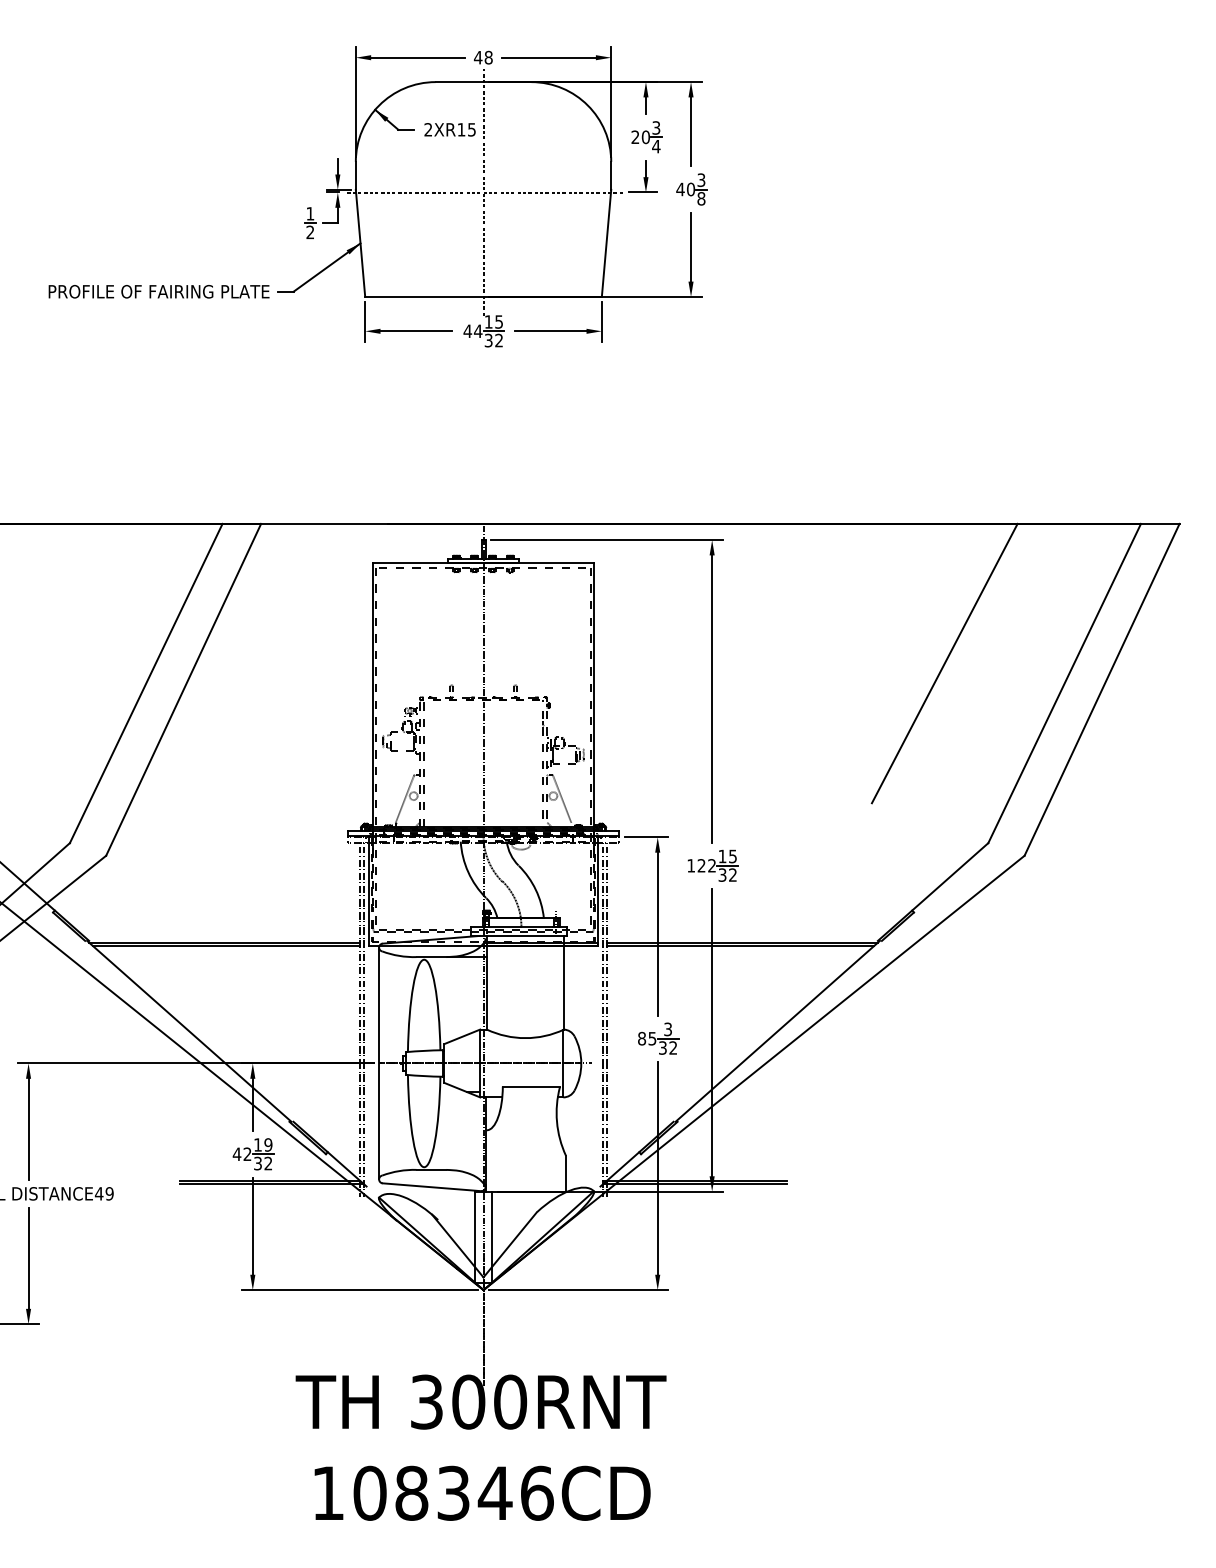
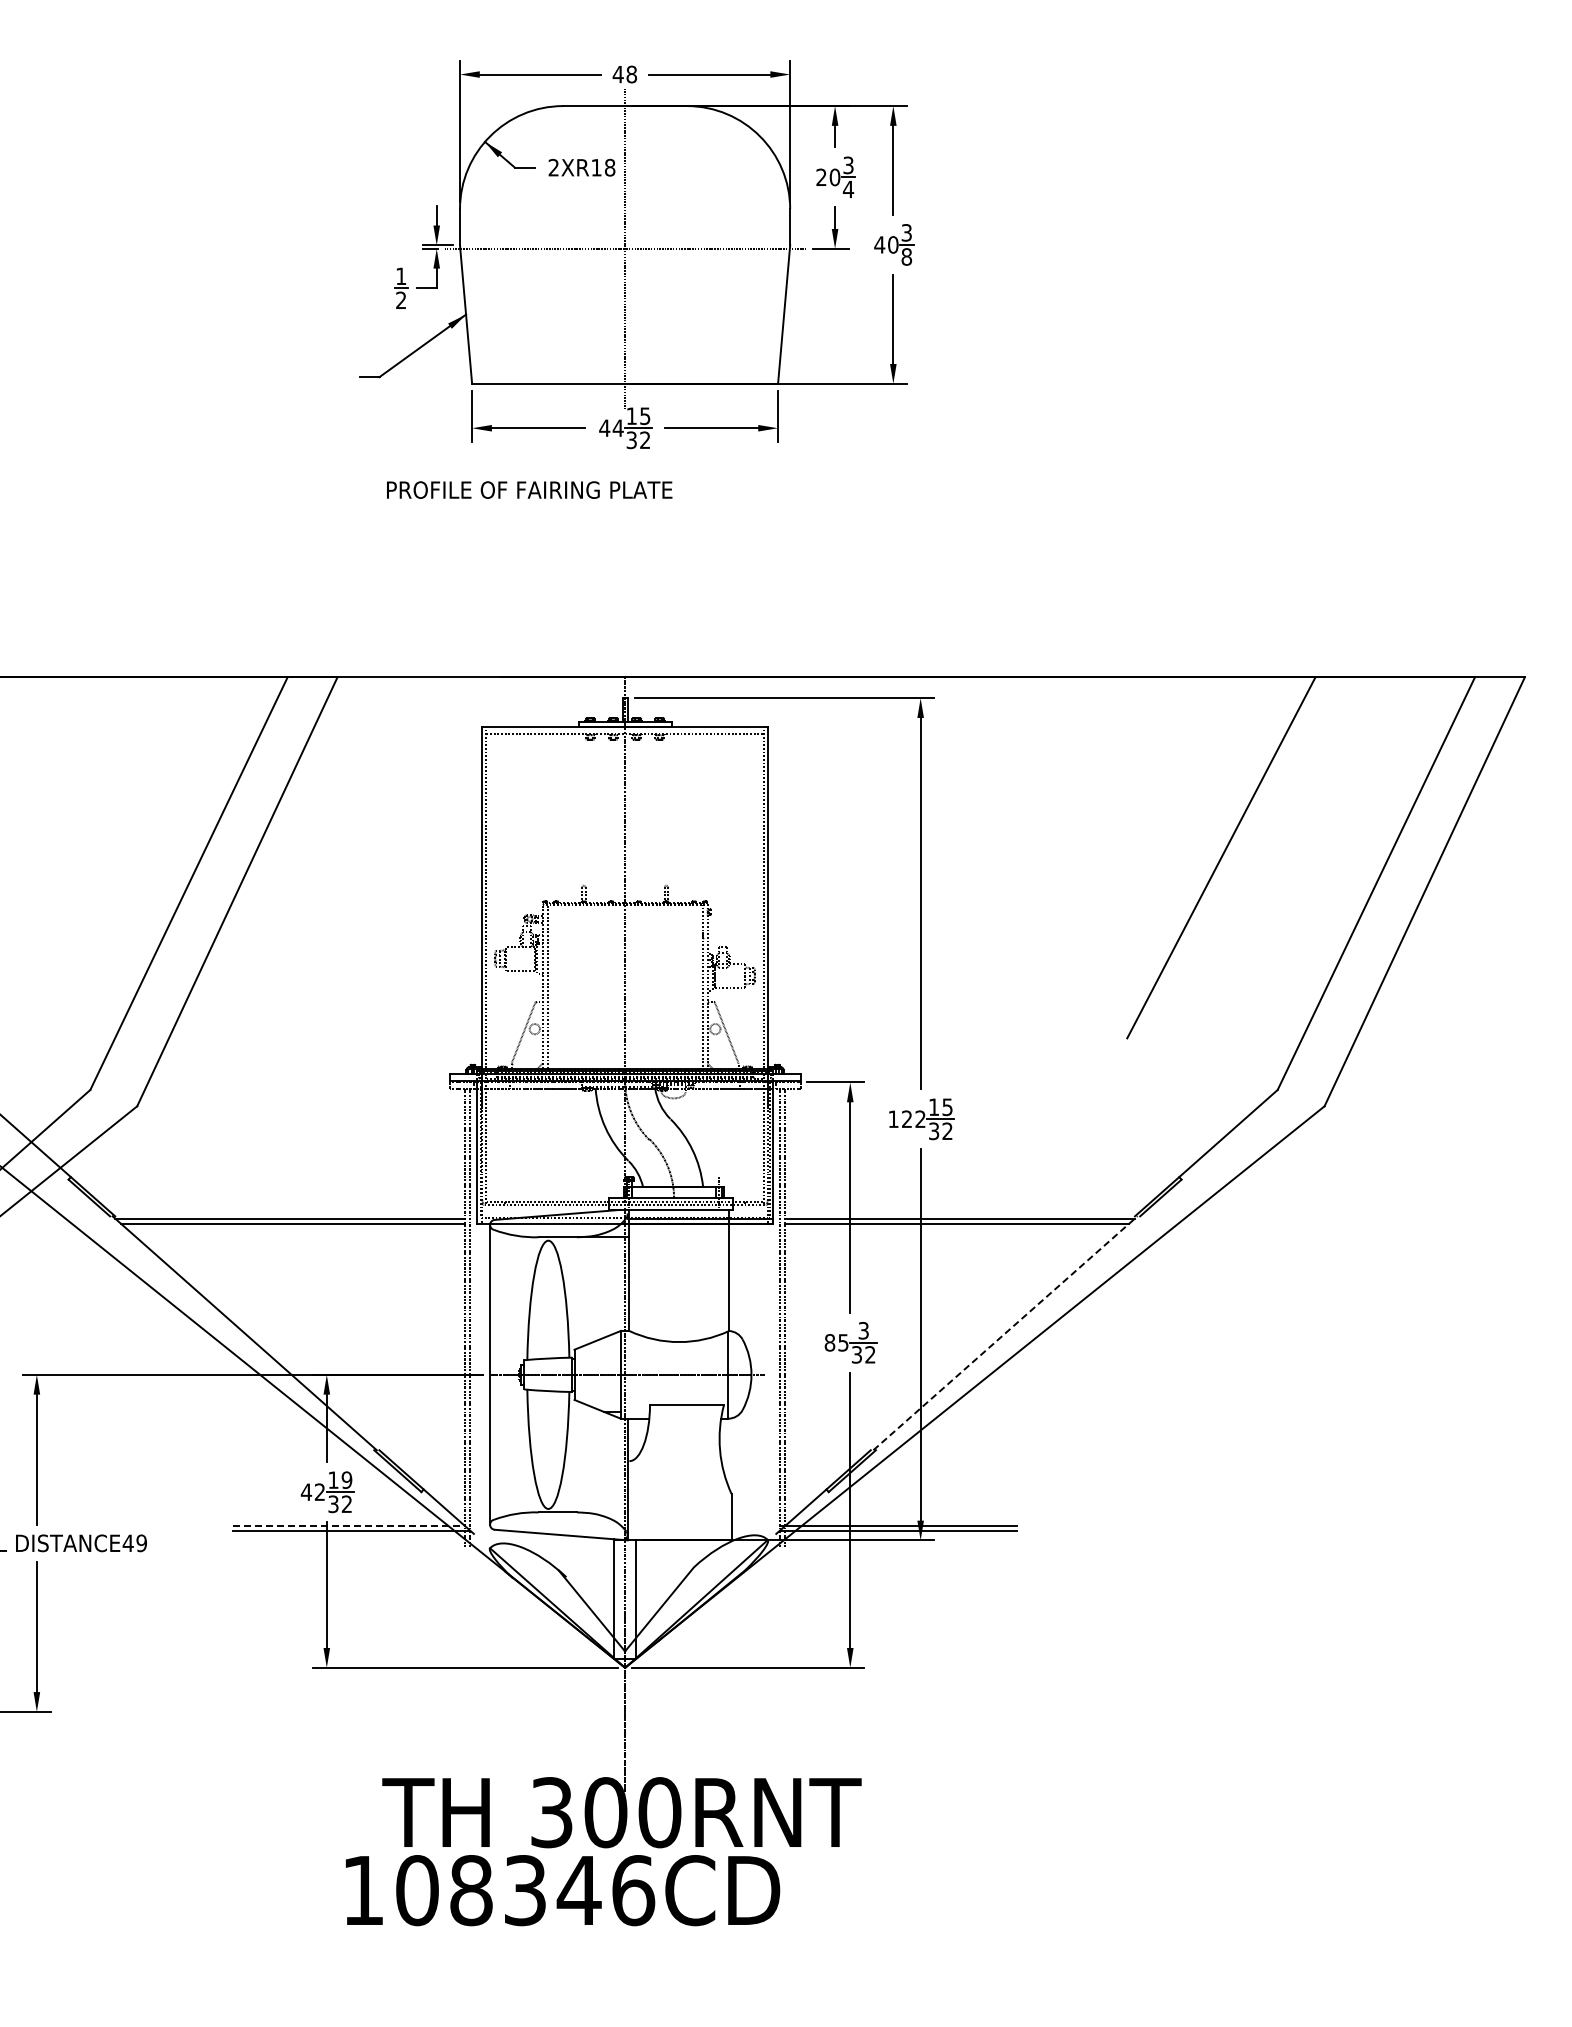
text: (471, 129) -> (609, 167), 2XR15 -> 2XR18
text: (158, 291) -> (529, 489), moved
line: (777, 1030) -> (1005, 1332), solid -> dashed
line: (270, 1180) -> (349, 1526), solid -> dashed
text: (483, 1493) -> (563, 1890), moved

